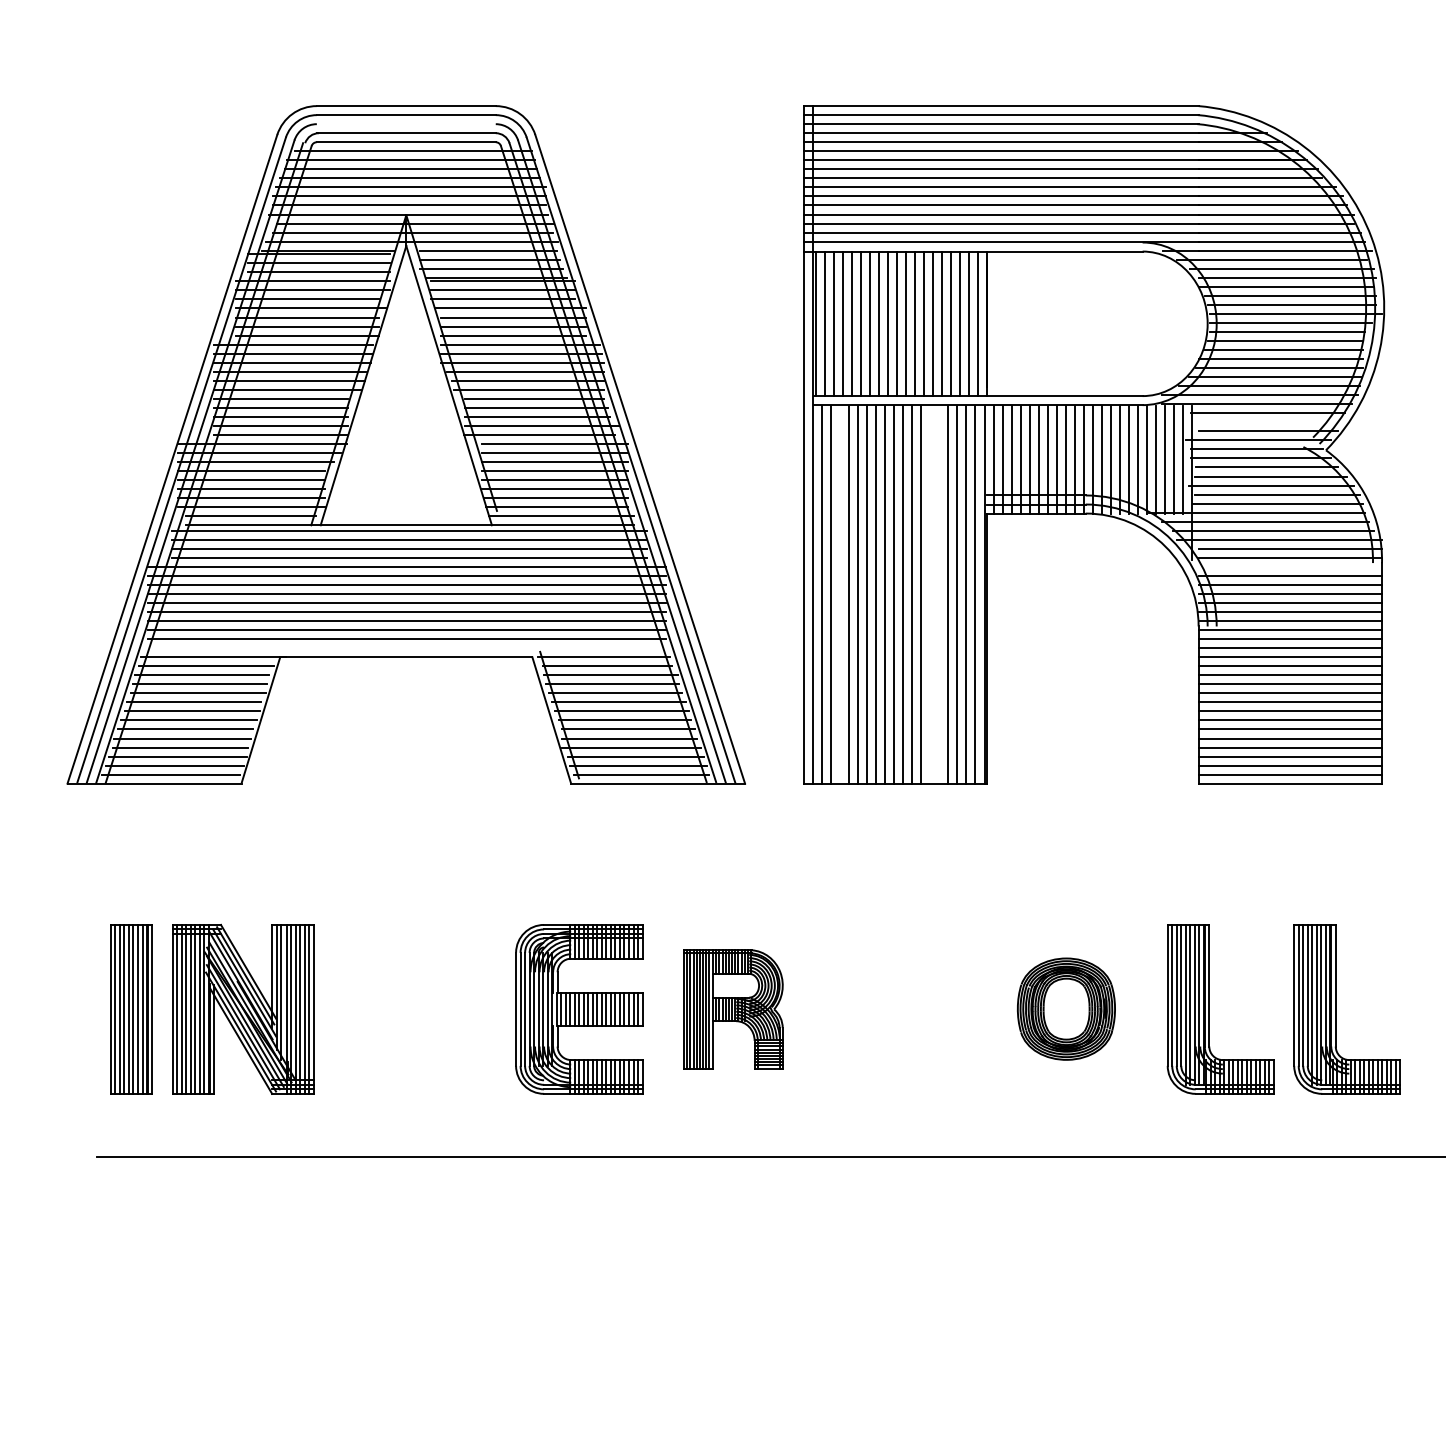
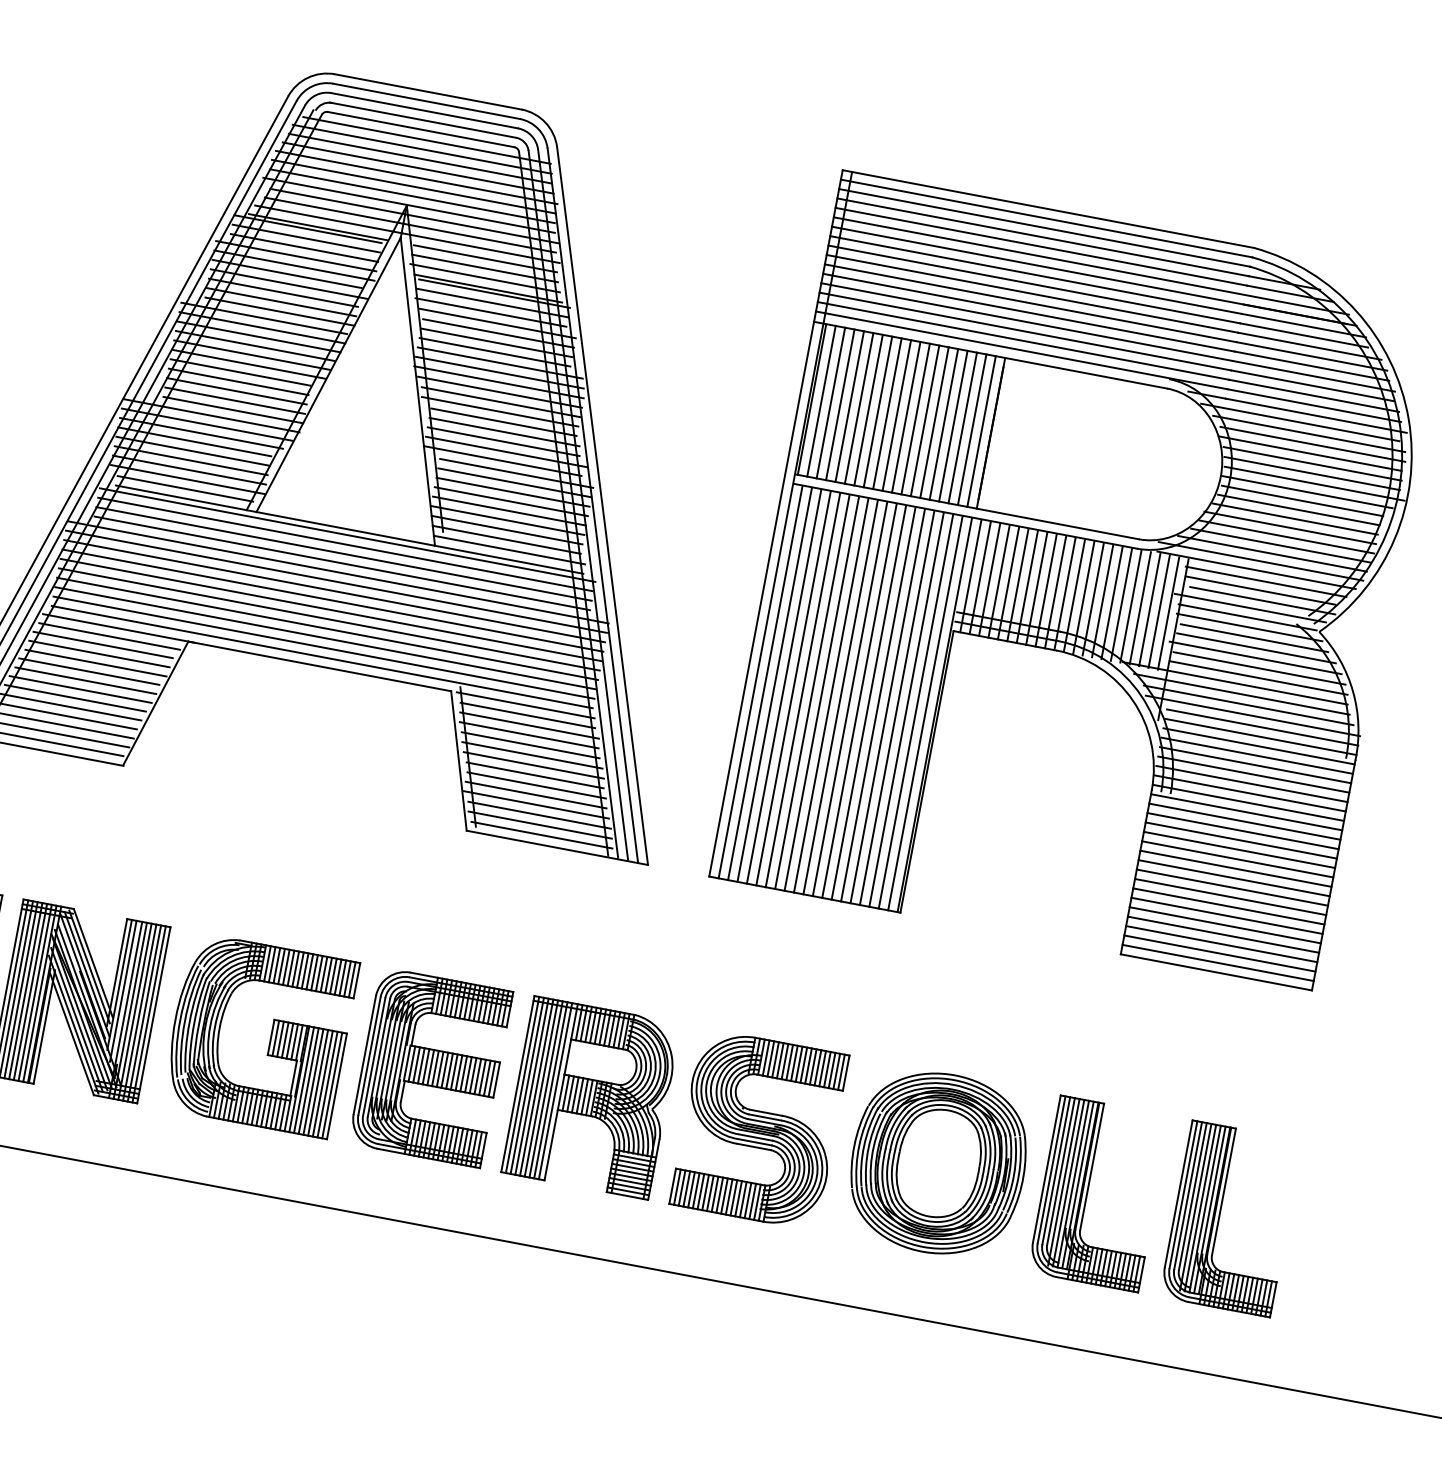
line: (405, 124) -> (423, 110), added
line: (1263, 422) -> (1259, 590), added
line: (1290, 566) -> (1259, 746), added
line: (839, 594) -> (783, 686), added
line: (930, 594) -> (878, 704), added
line: (939, 594) -> (887, 706), added
line: (406, 648) -> (321, 657), added
part: (1066, 1008) -> (938, 1162), size x1.67
part: (425, 1009) -> (270, 1037), added
part: (733, 1009) -> (591, 1098), size x1.43
part: (894, 1009) -> (759, 1129), added

